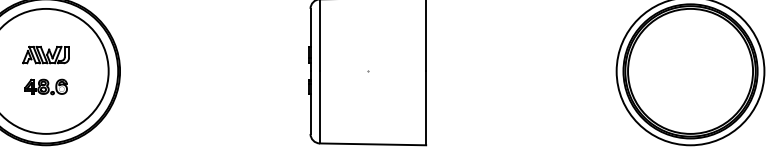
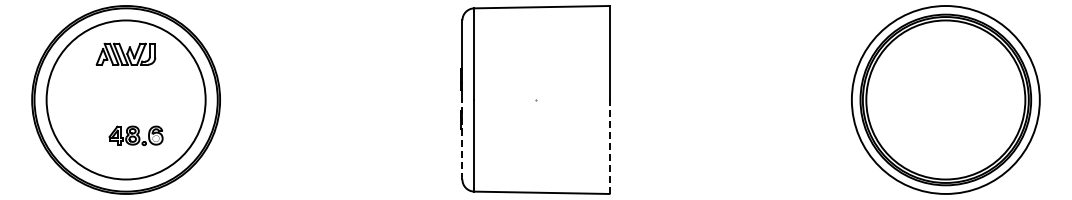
part: (45, 54) -> (125, 53), moved
part: (45, 86) -> (135, 135), moved
line: (310, 102) -> (462, 139), solid -> dashed
line: (426, 107) -> (609, 146), solid -> dashed

